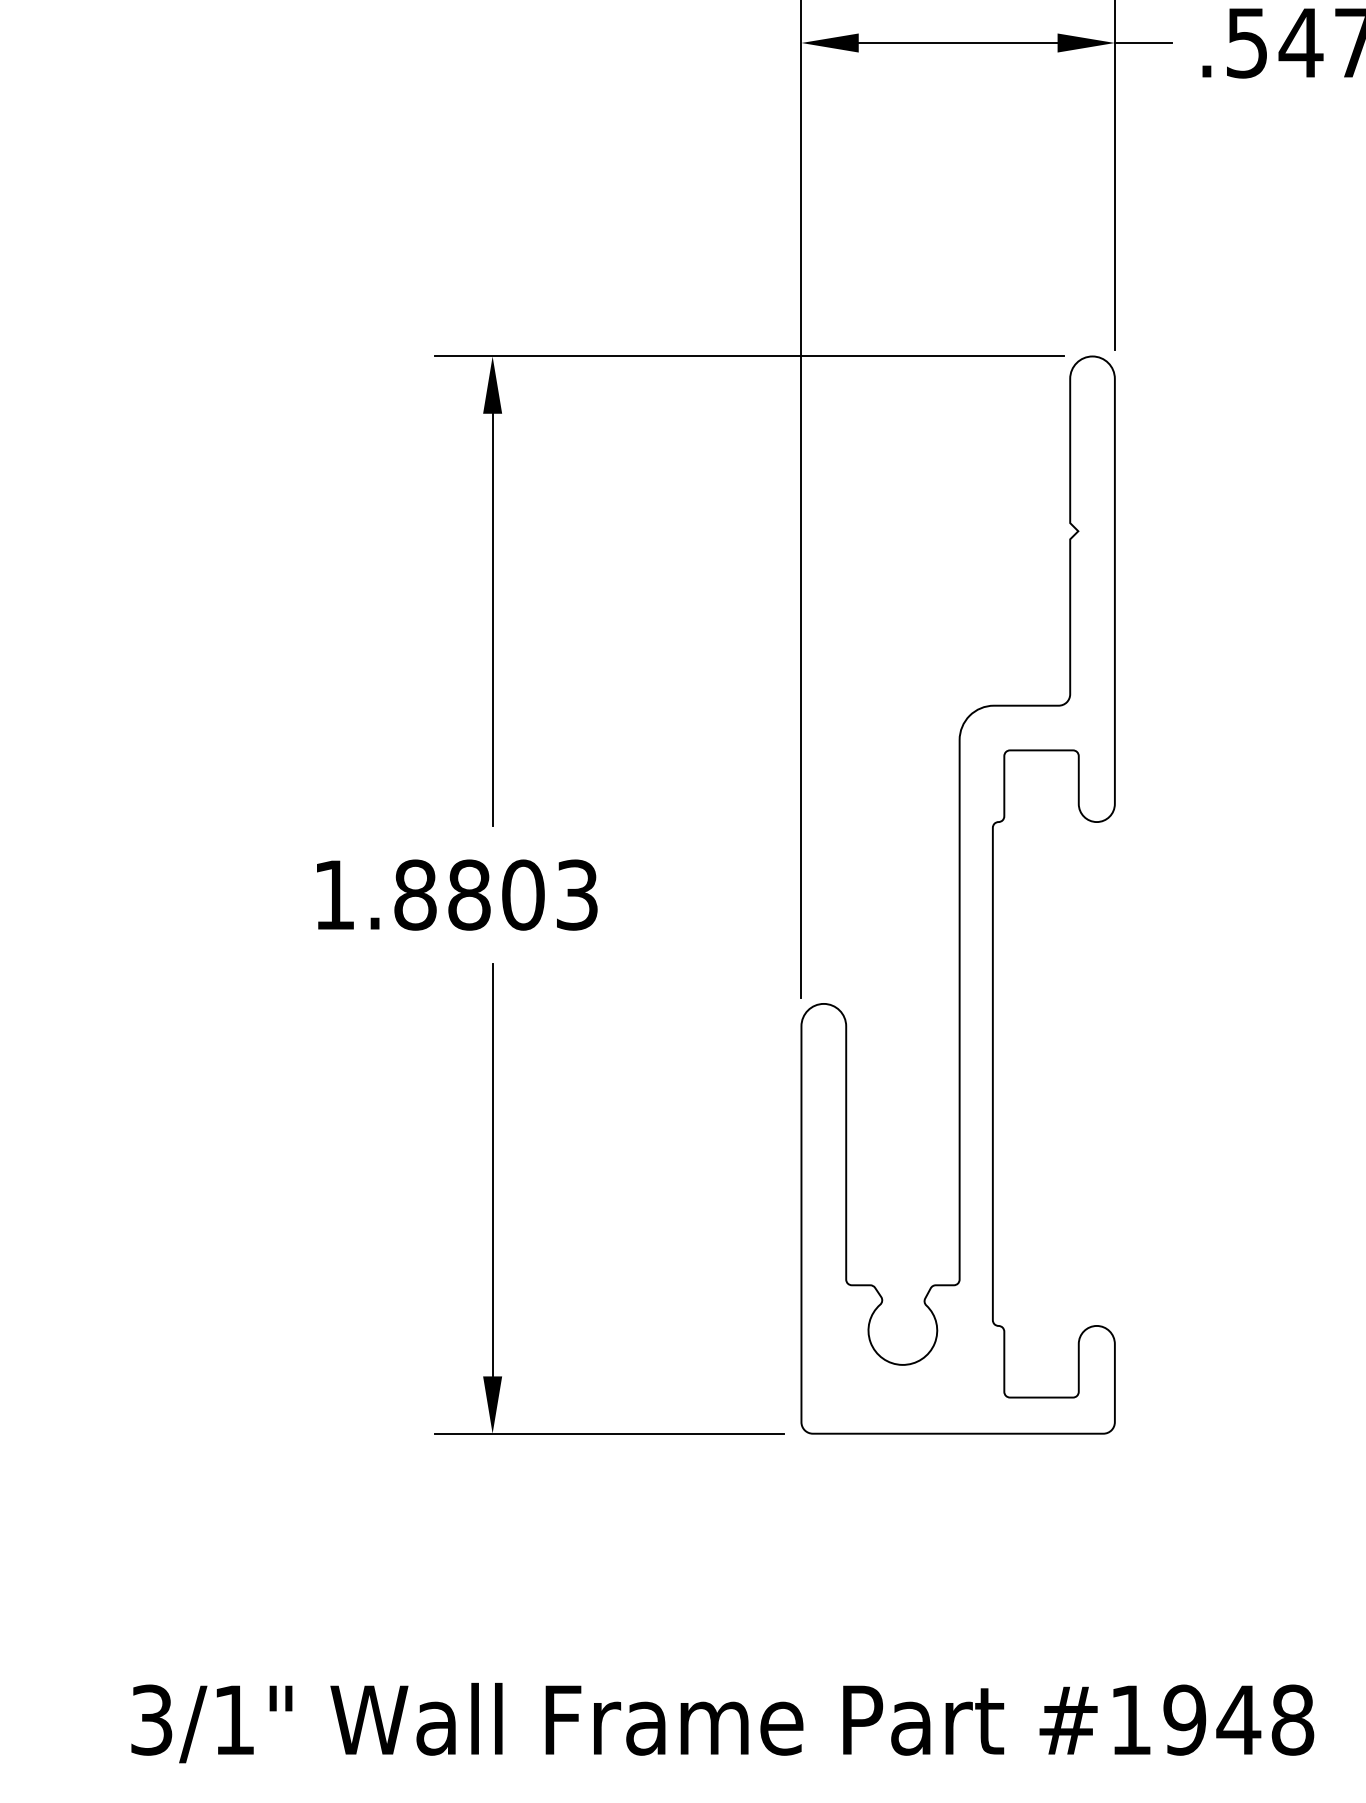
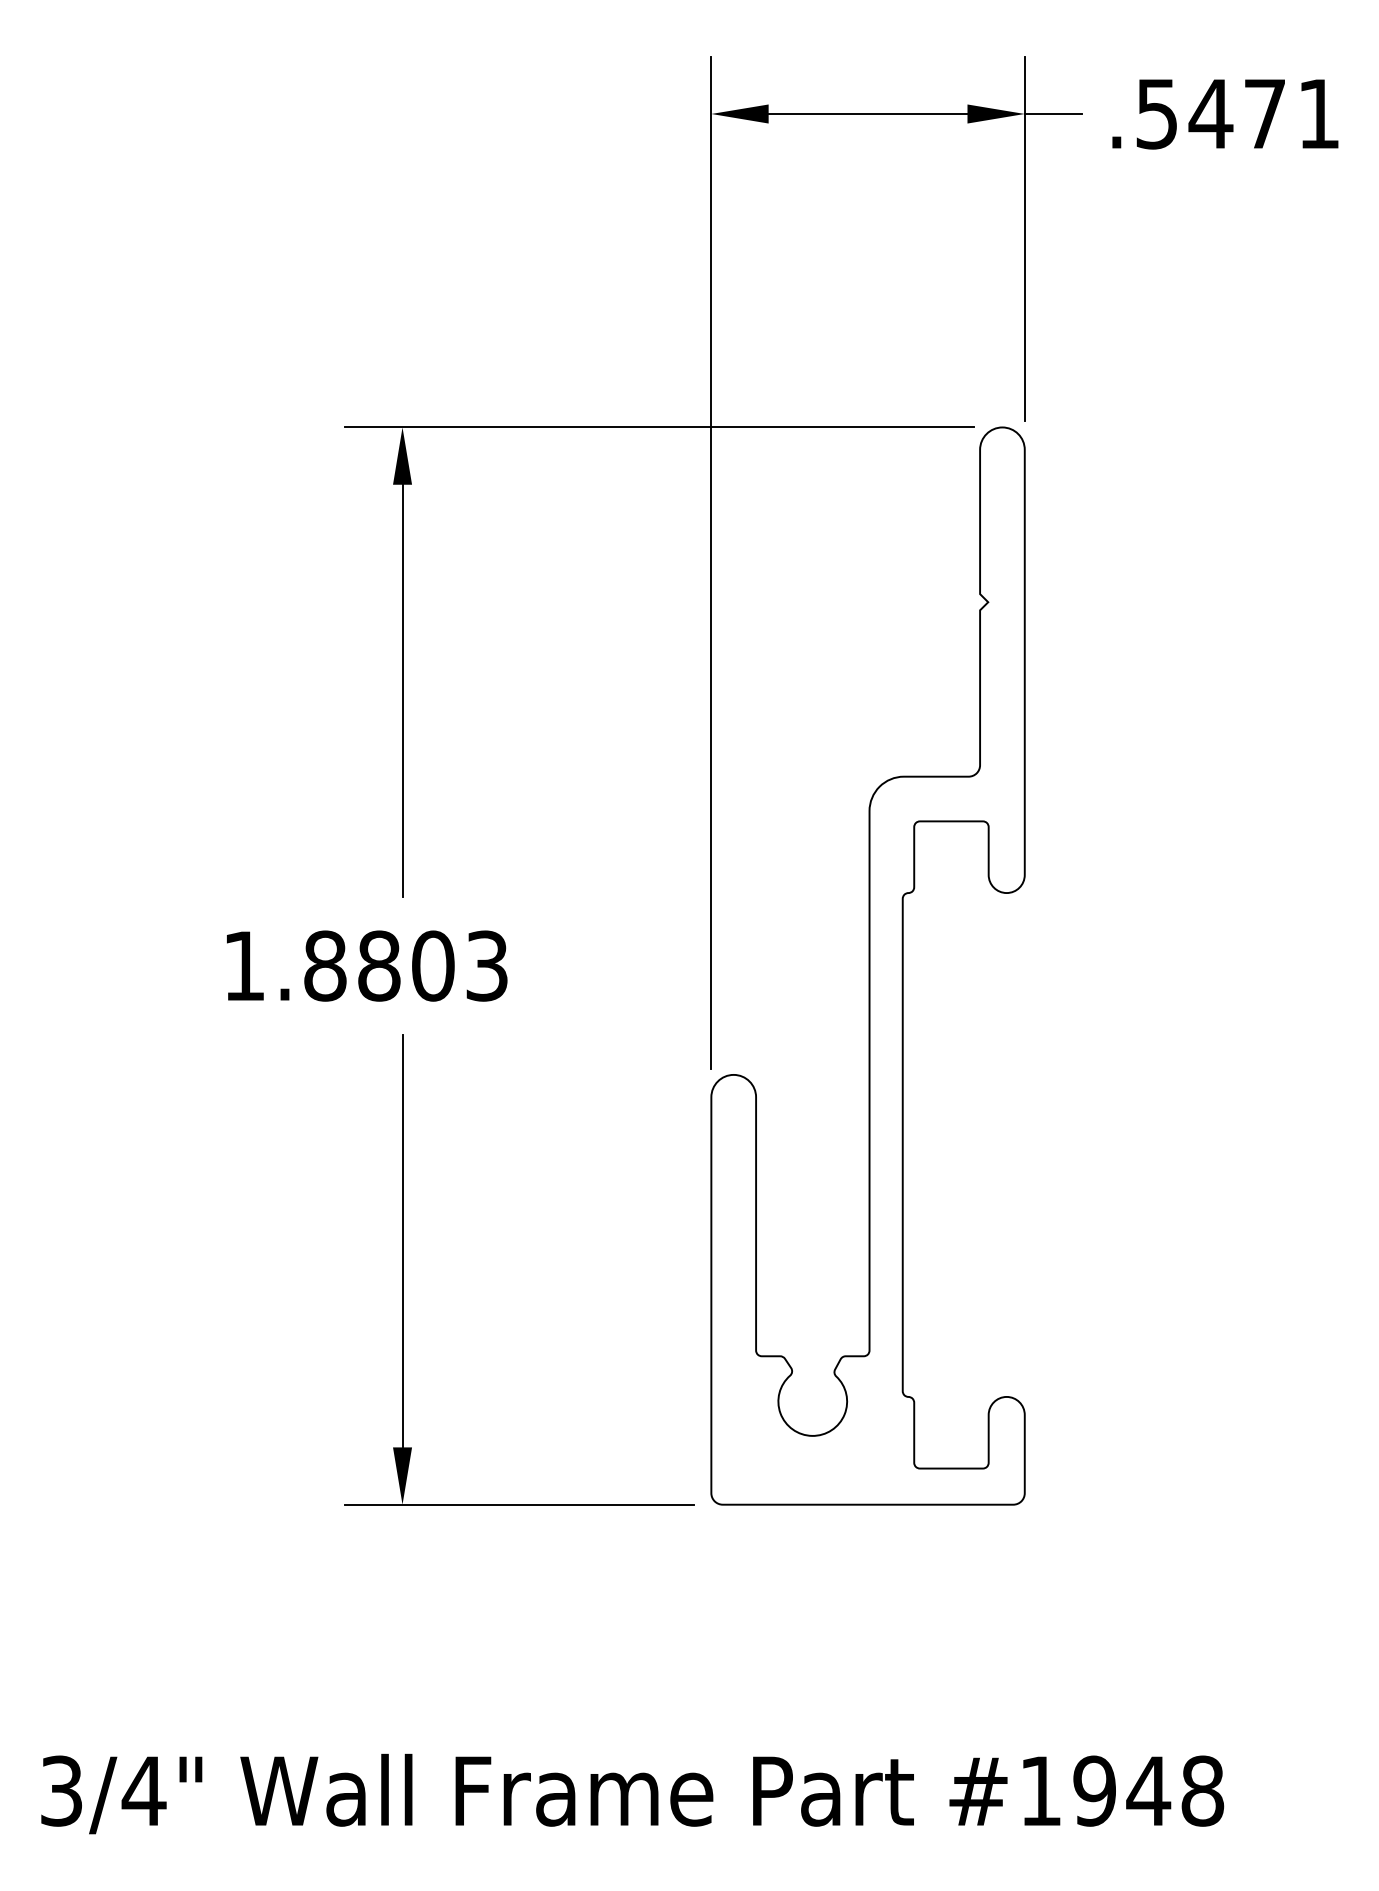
text: (233, 1719) -> (143, 1790), 3/1" -> 3/4"

